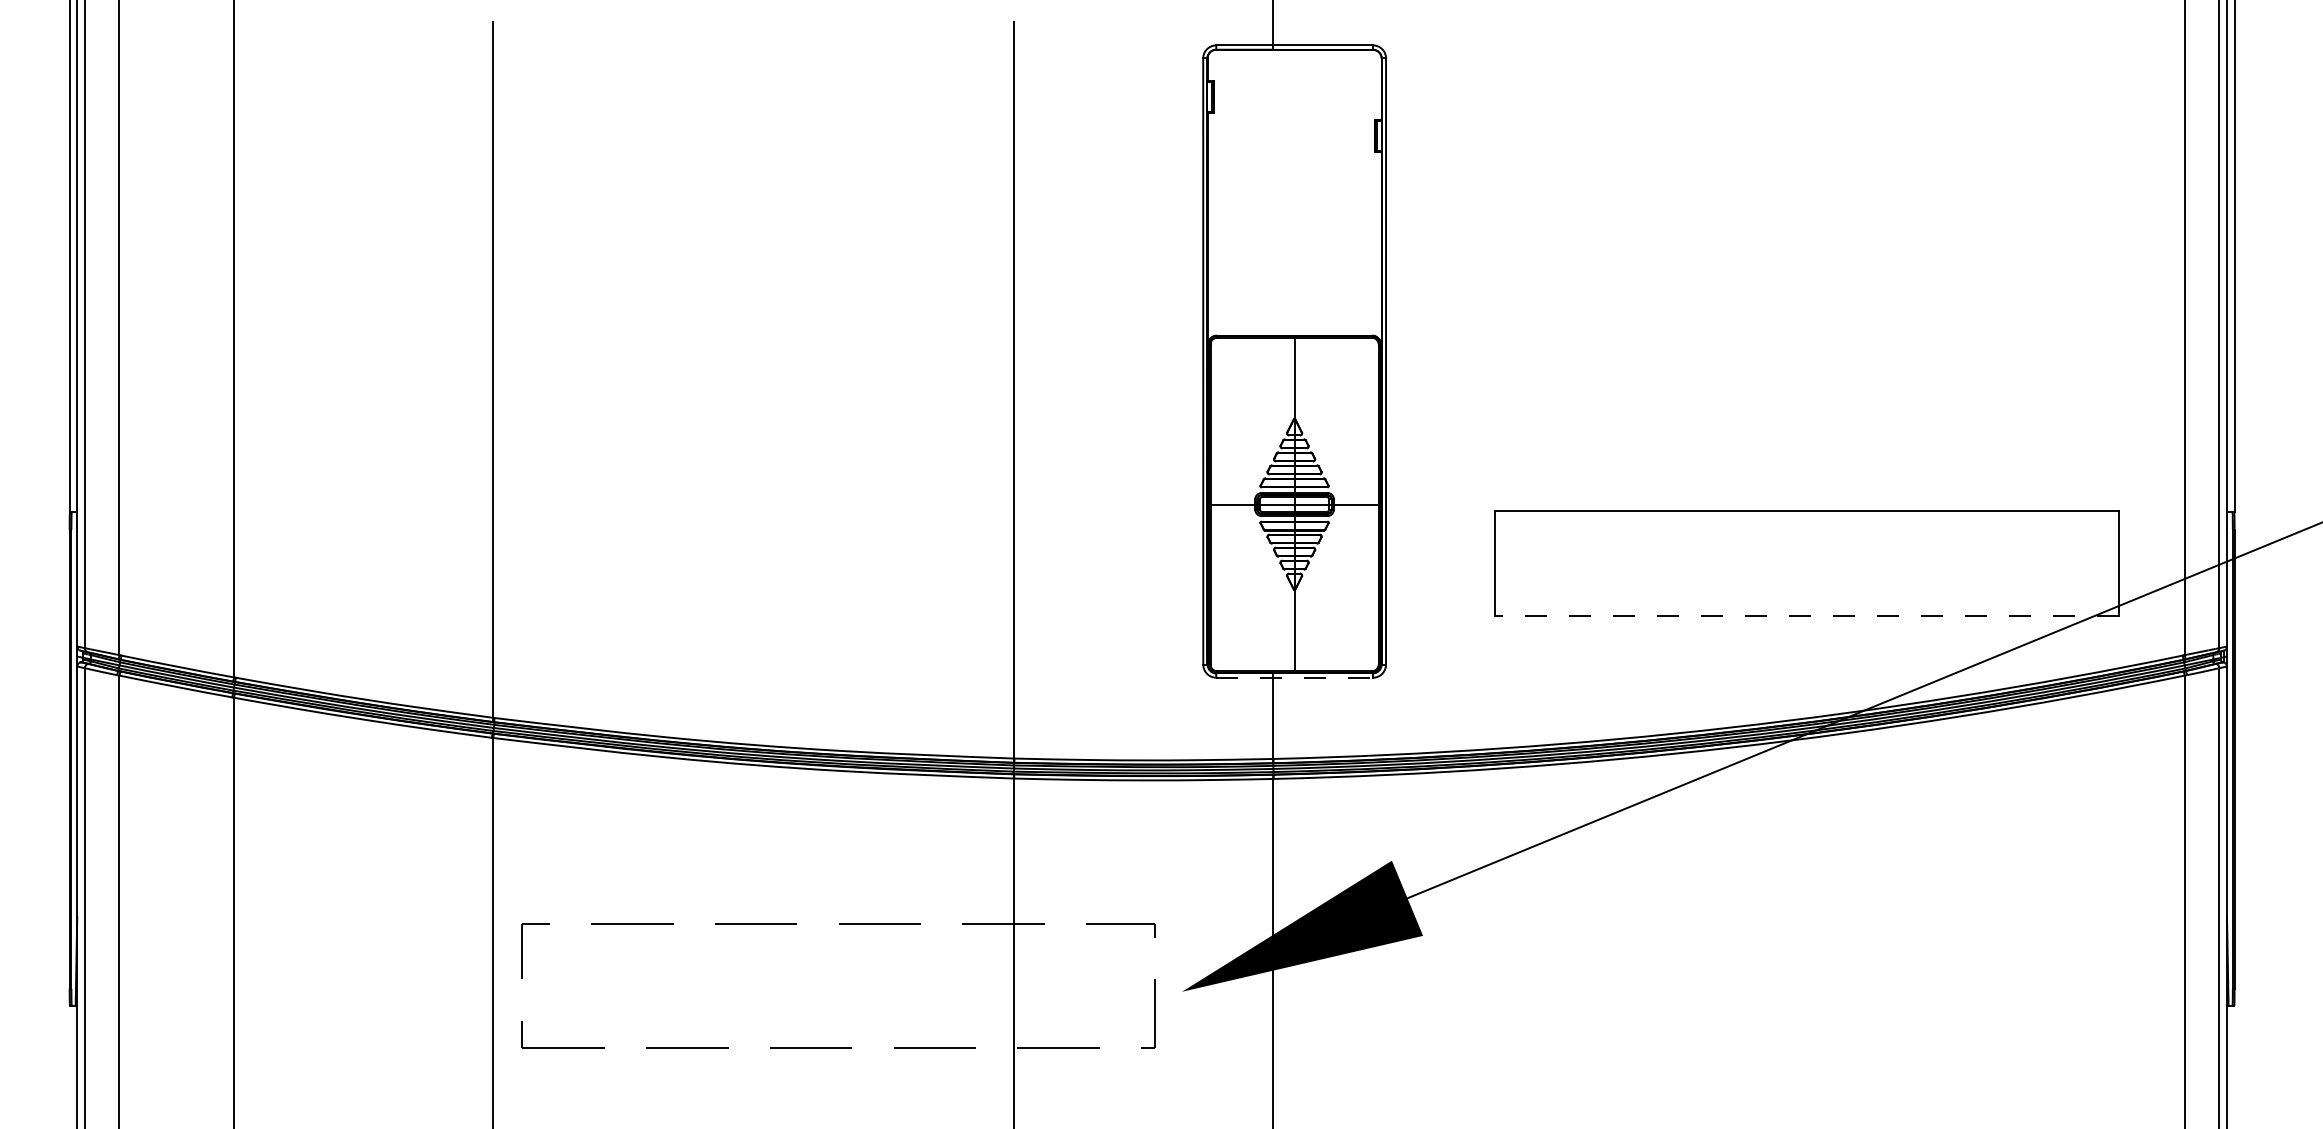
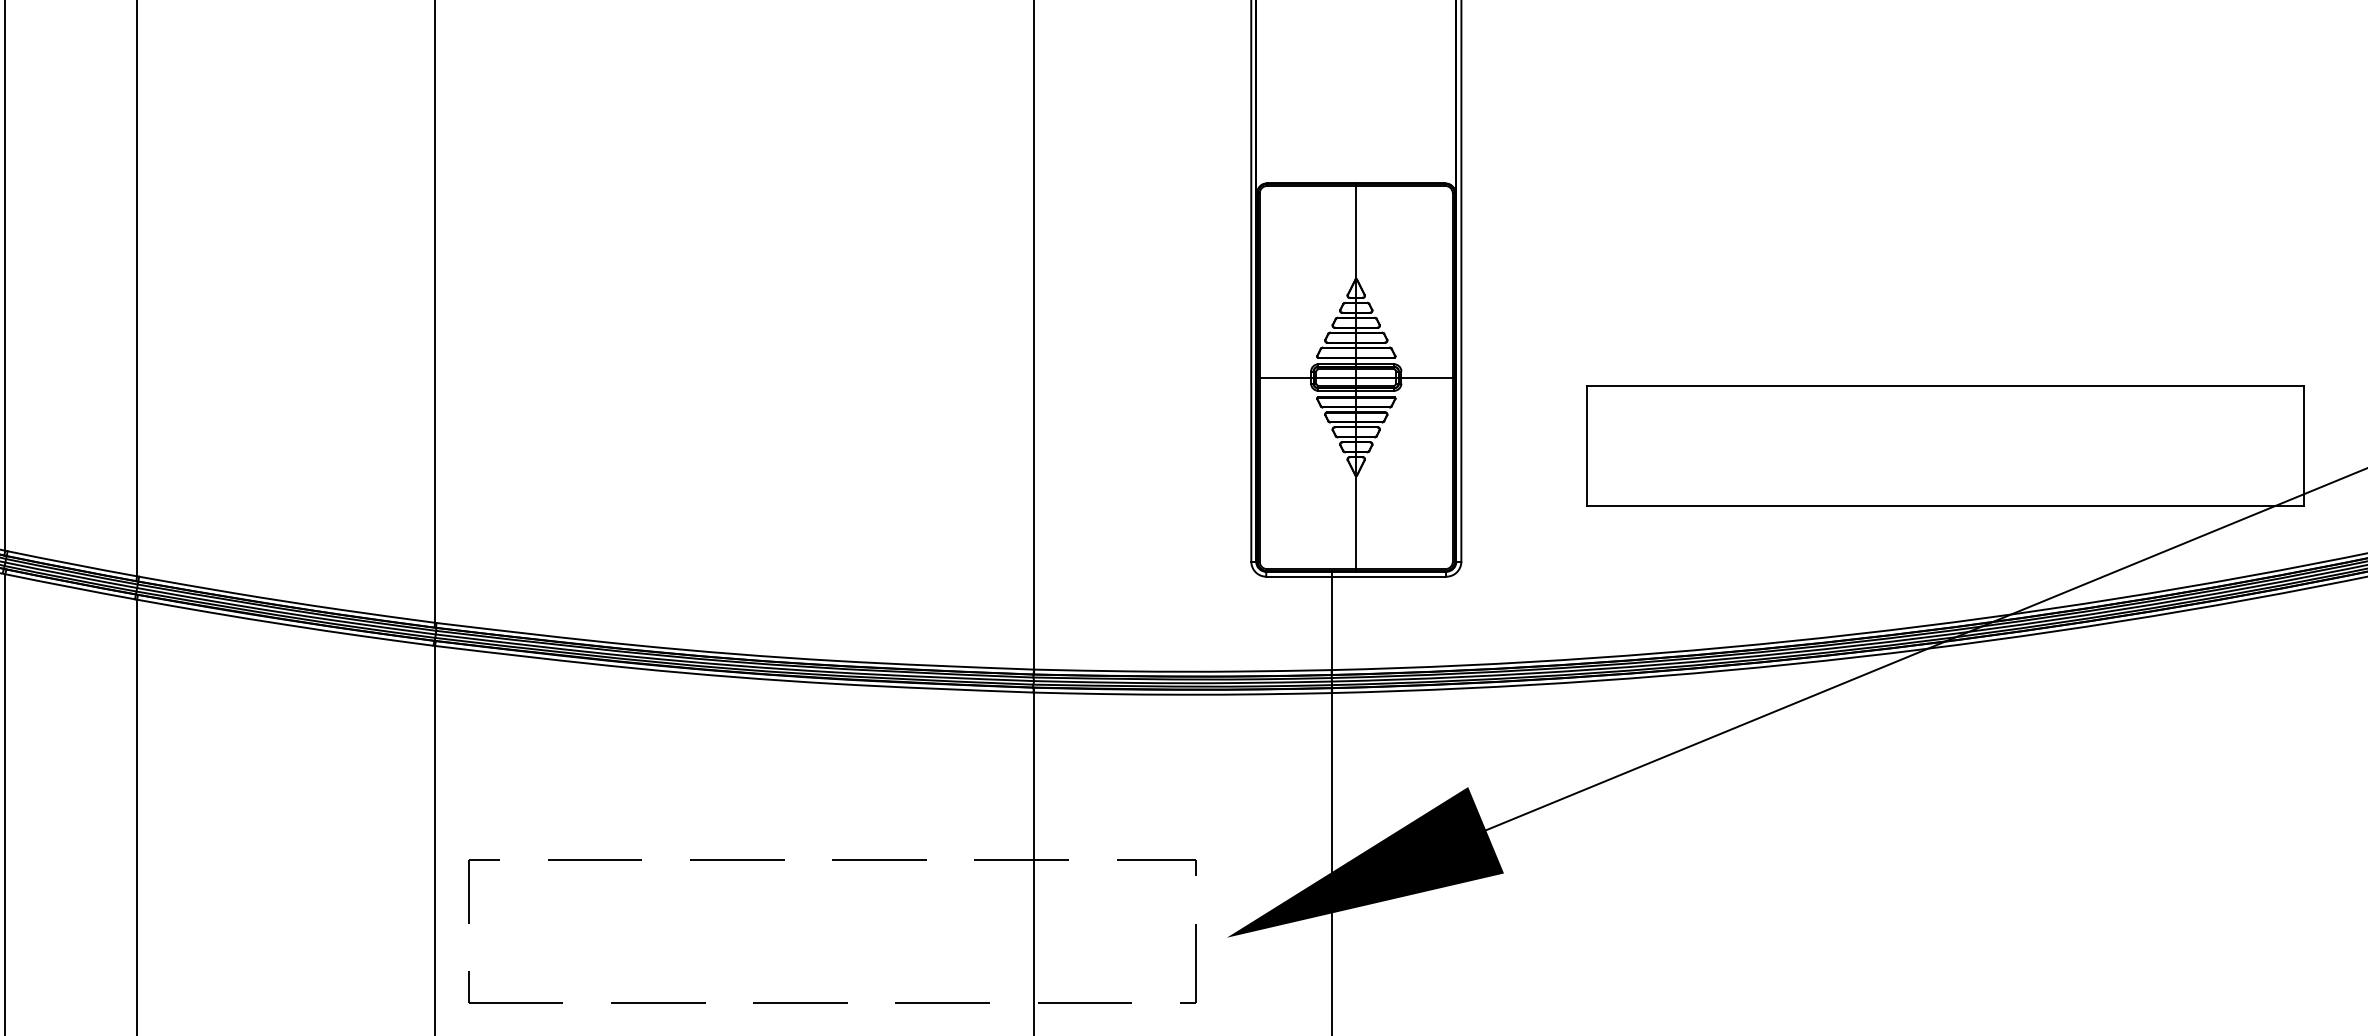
line: (1806, 616) -> (1944, 506), dashed -> solid
line: (1295, 677) -> (1357, 576), dashed -> solid

